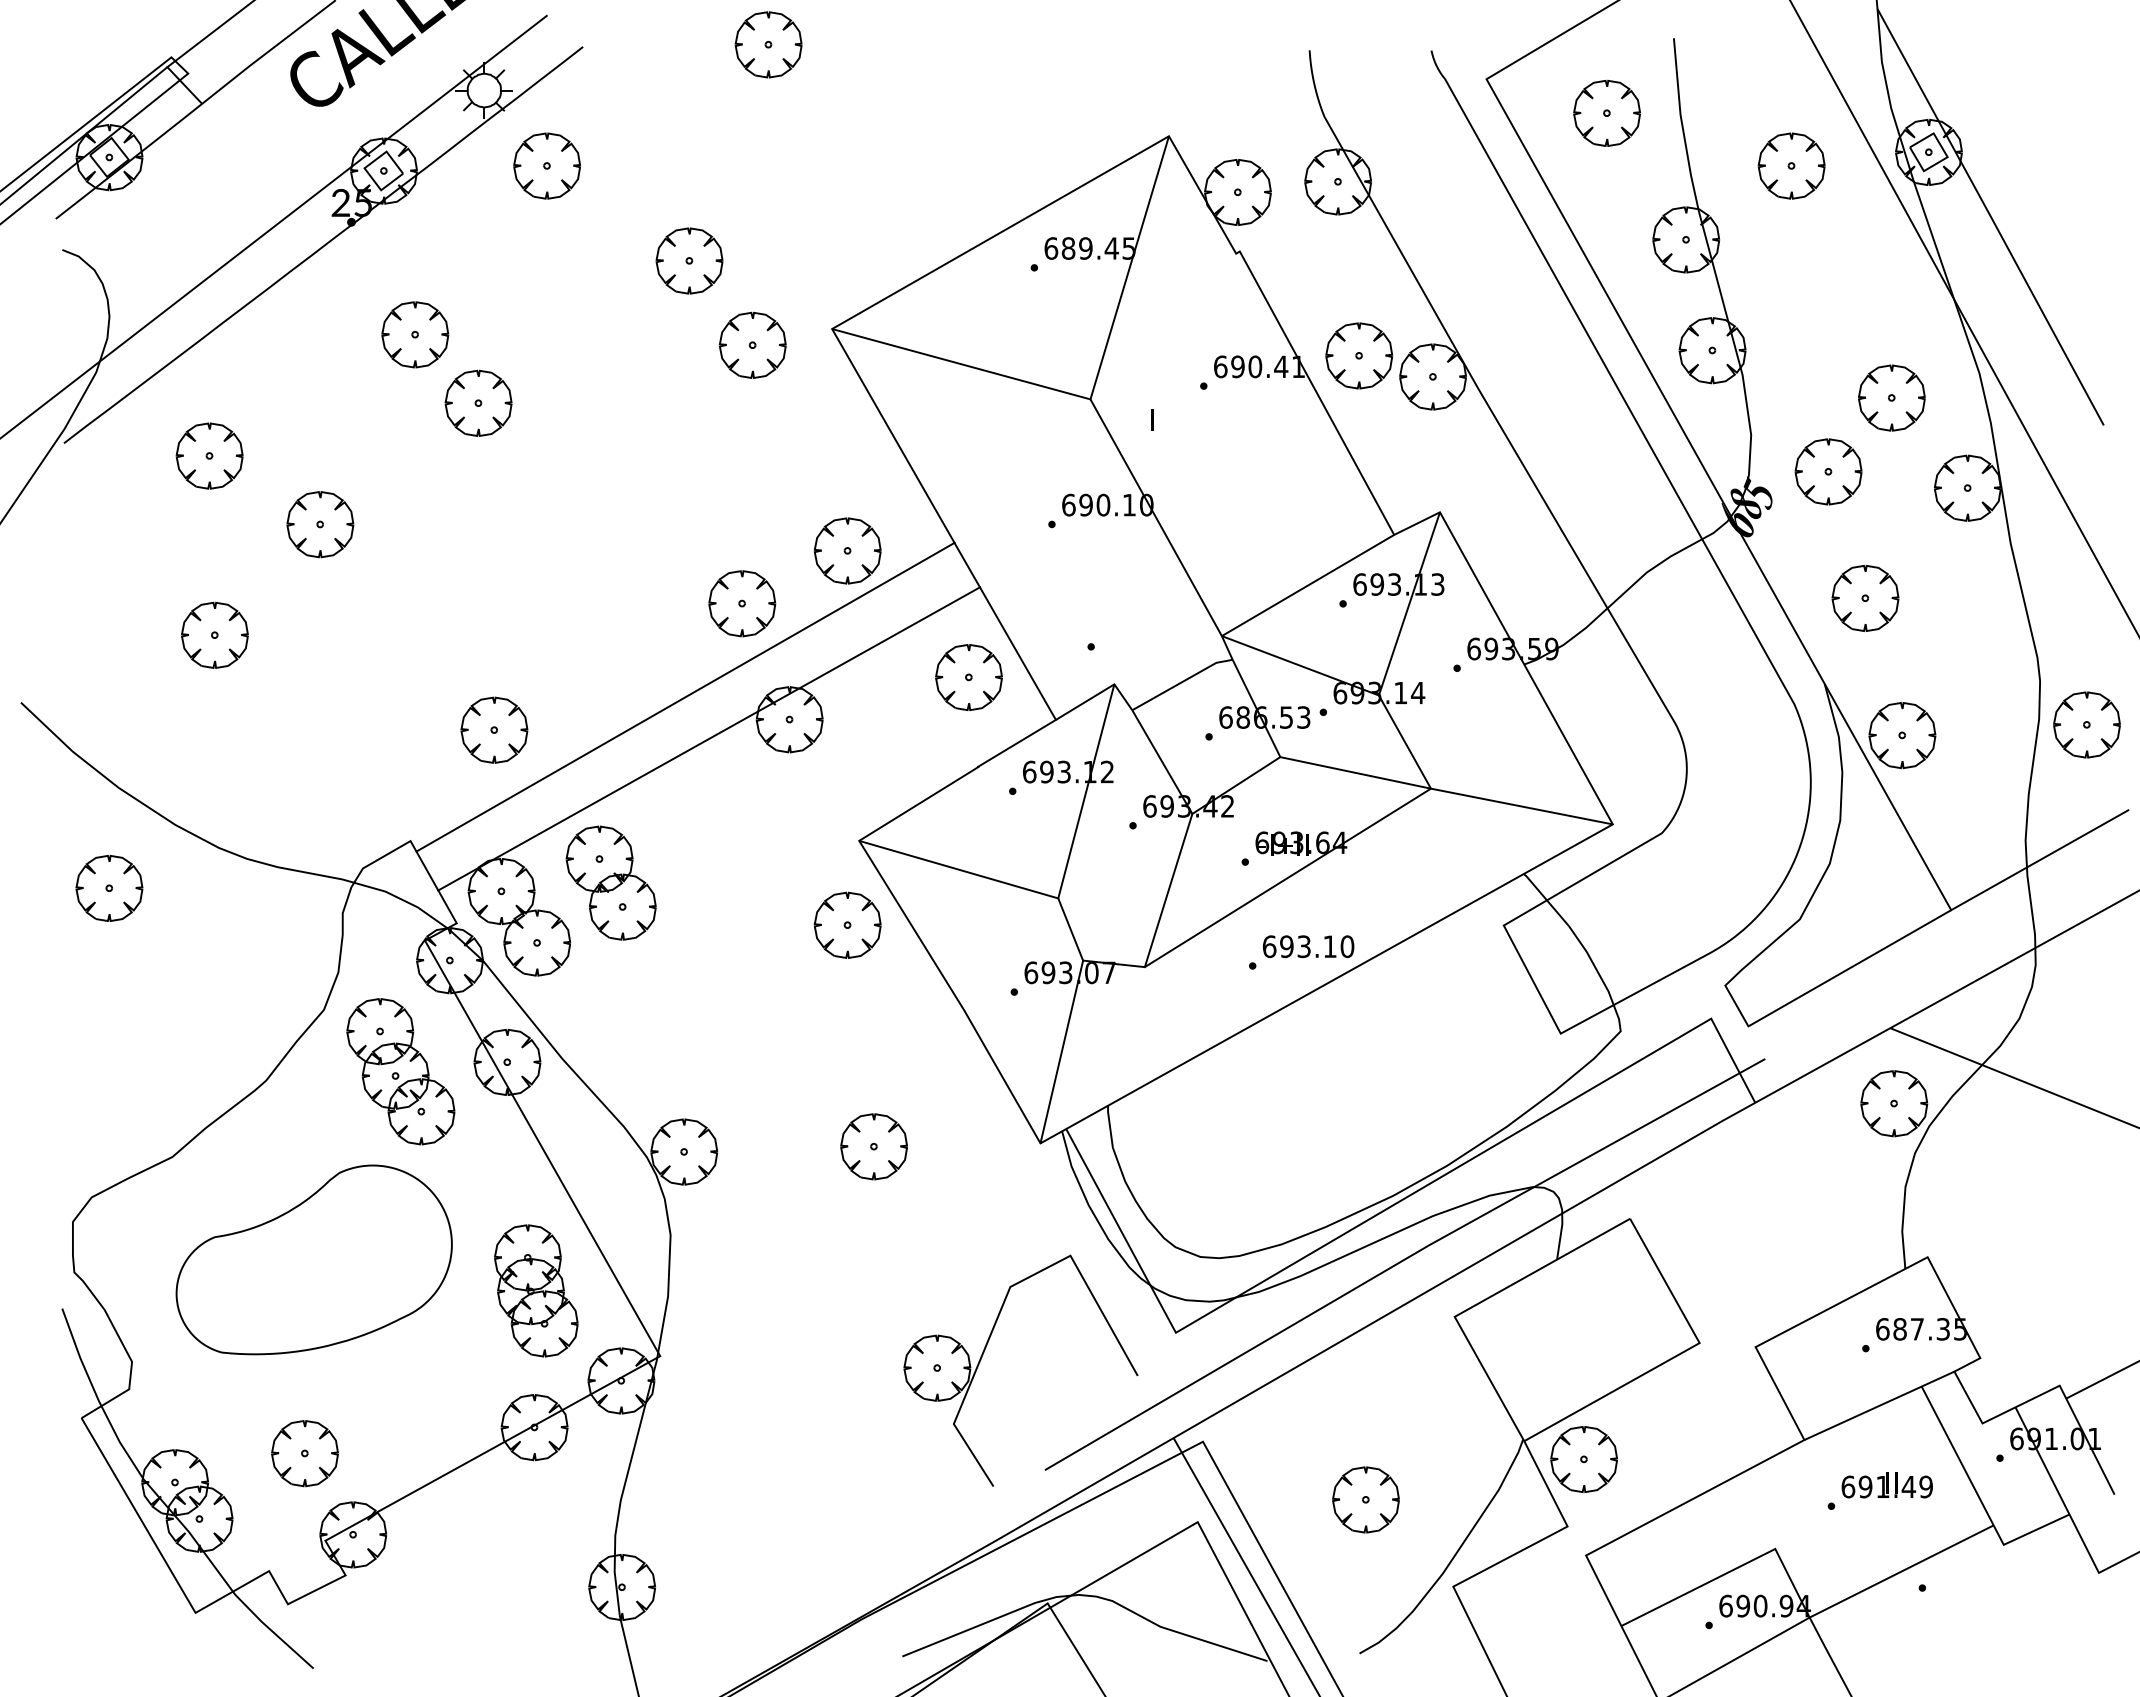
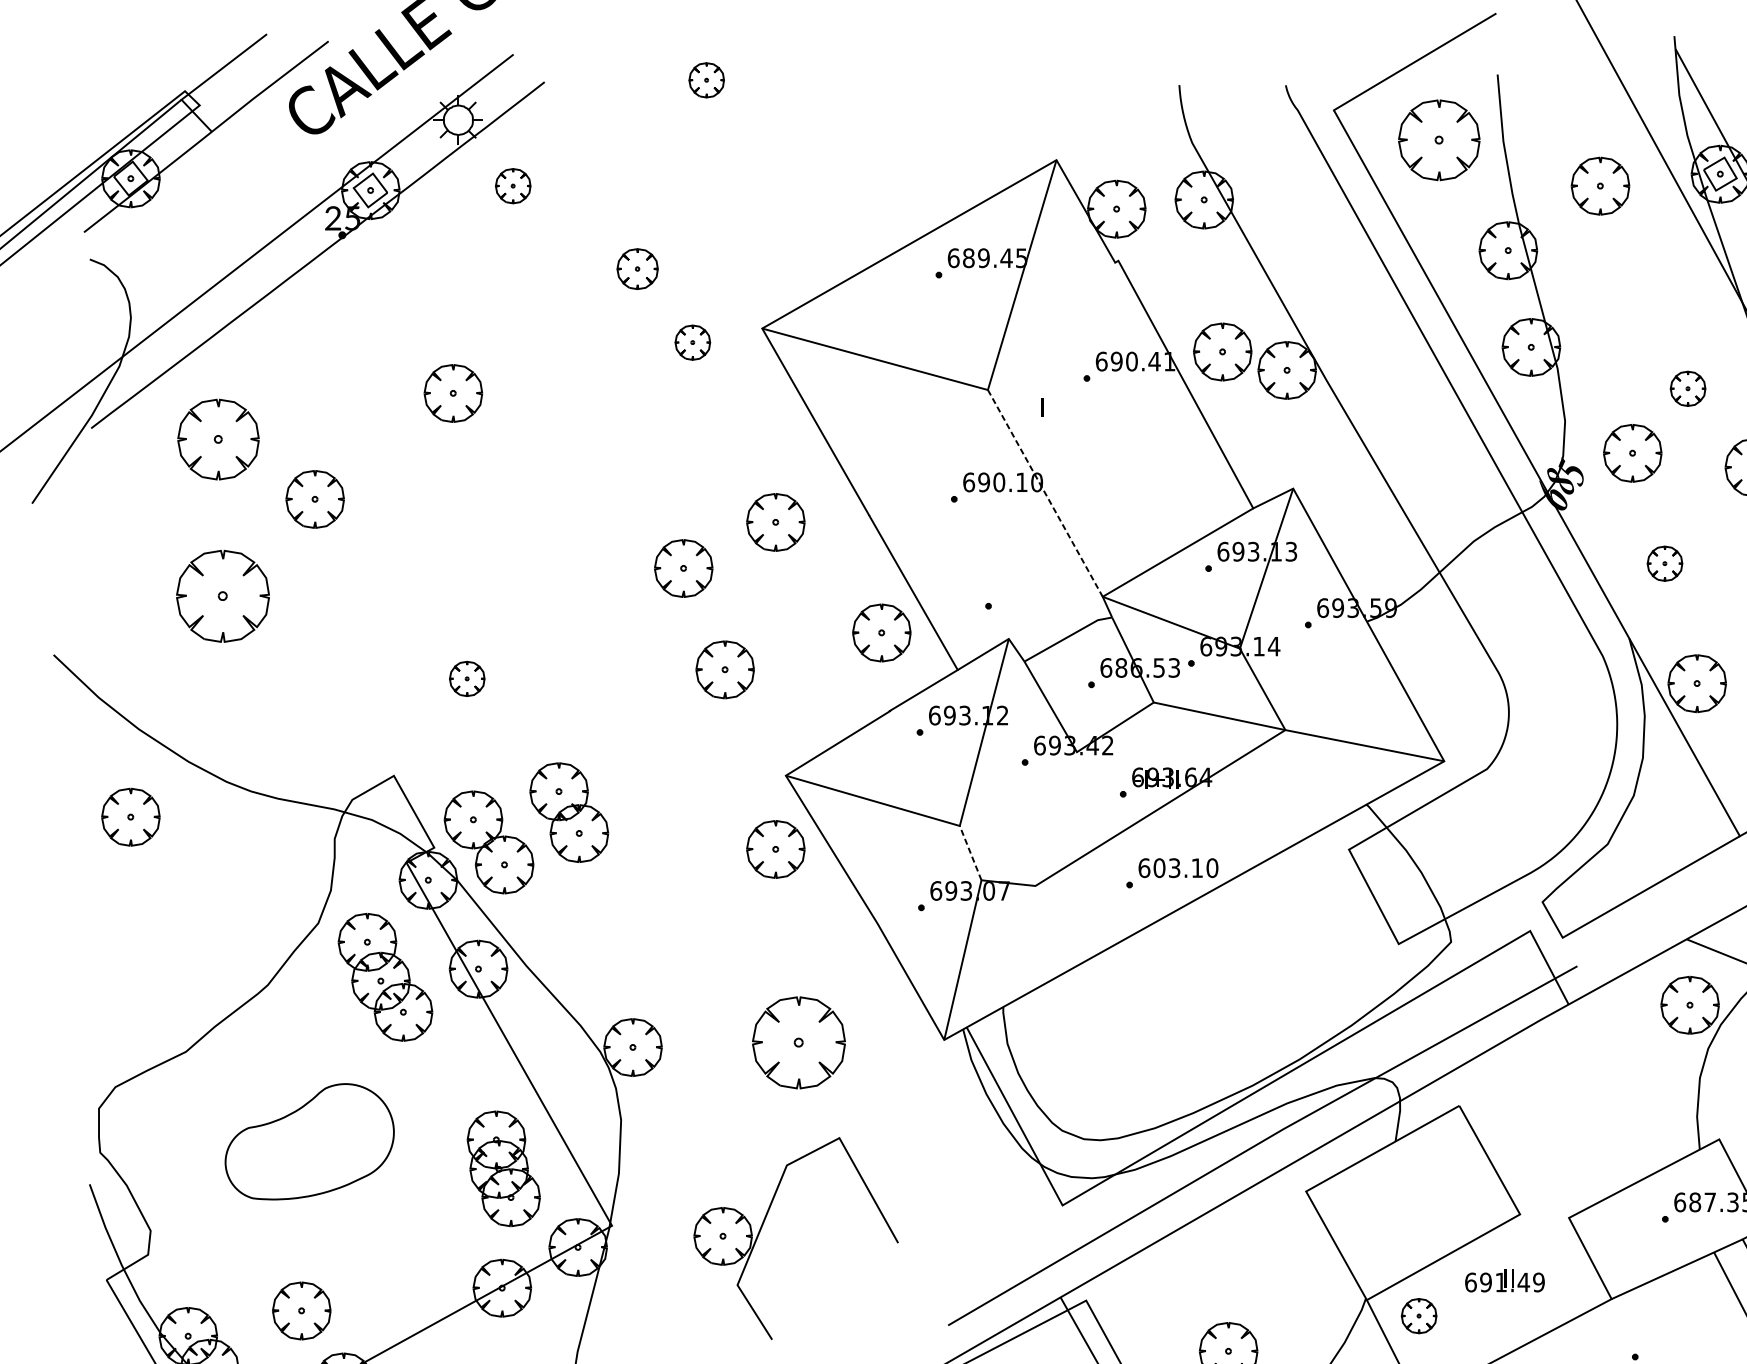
part: (768, 44) -> (706, 79), size x0.6
part: (1606, 112) -> (1438, 139), size x1.4
part: (546, 165) -> (512, 185), size x0.6
part: (689, 260) -> (637, 268), size x0.7
part: (415, 334) -> (398, 333), removed
part: (752, 344) -> (692, 342), size x0.6
part: (1891, 397) -> (1687, 388), size x0.6
part: (209, 455) -> (218, 439), size x1.4
line: (1156, 518) -> (1045, 494), solid -> dashed
part: (1865, 597) -> (1664, 563), size x0.6
part: (214, 634) -> (222, 595), size x1.6
line: (685, 696) -> (634, 649), removed
part: (494, 729) -> (467, 678), size x0.6
line: (708, 738) -> (654, 686), removed
line: (1168, 890) -> (1056, 819), removed
line: (1070, 929) -> (970, 853), solid -> dashed
text: (1286, 946) -> (1159, 867), 693.10 -> 603.10
part: (873, 1146) -> (798, 1042), size x1.6
part: (313, 1259) -> (309, 1141), size x0.7
part: (983, 1355) -> (763, 1225), moved
part: (1583, 1459) -> (1418, 1316), size x0.6
text: (1886, 1485) -> (1504, 1281), moved

